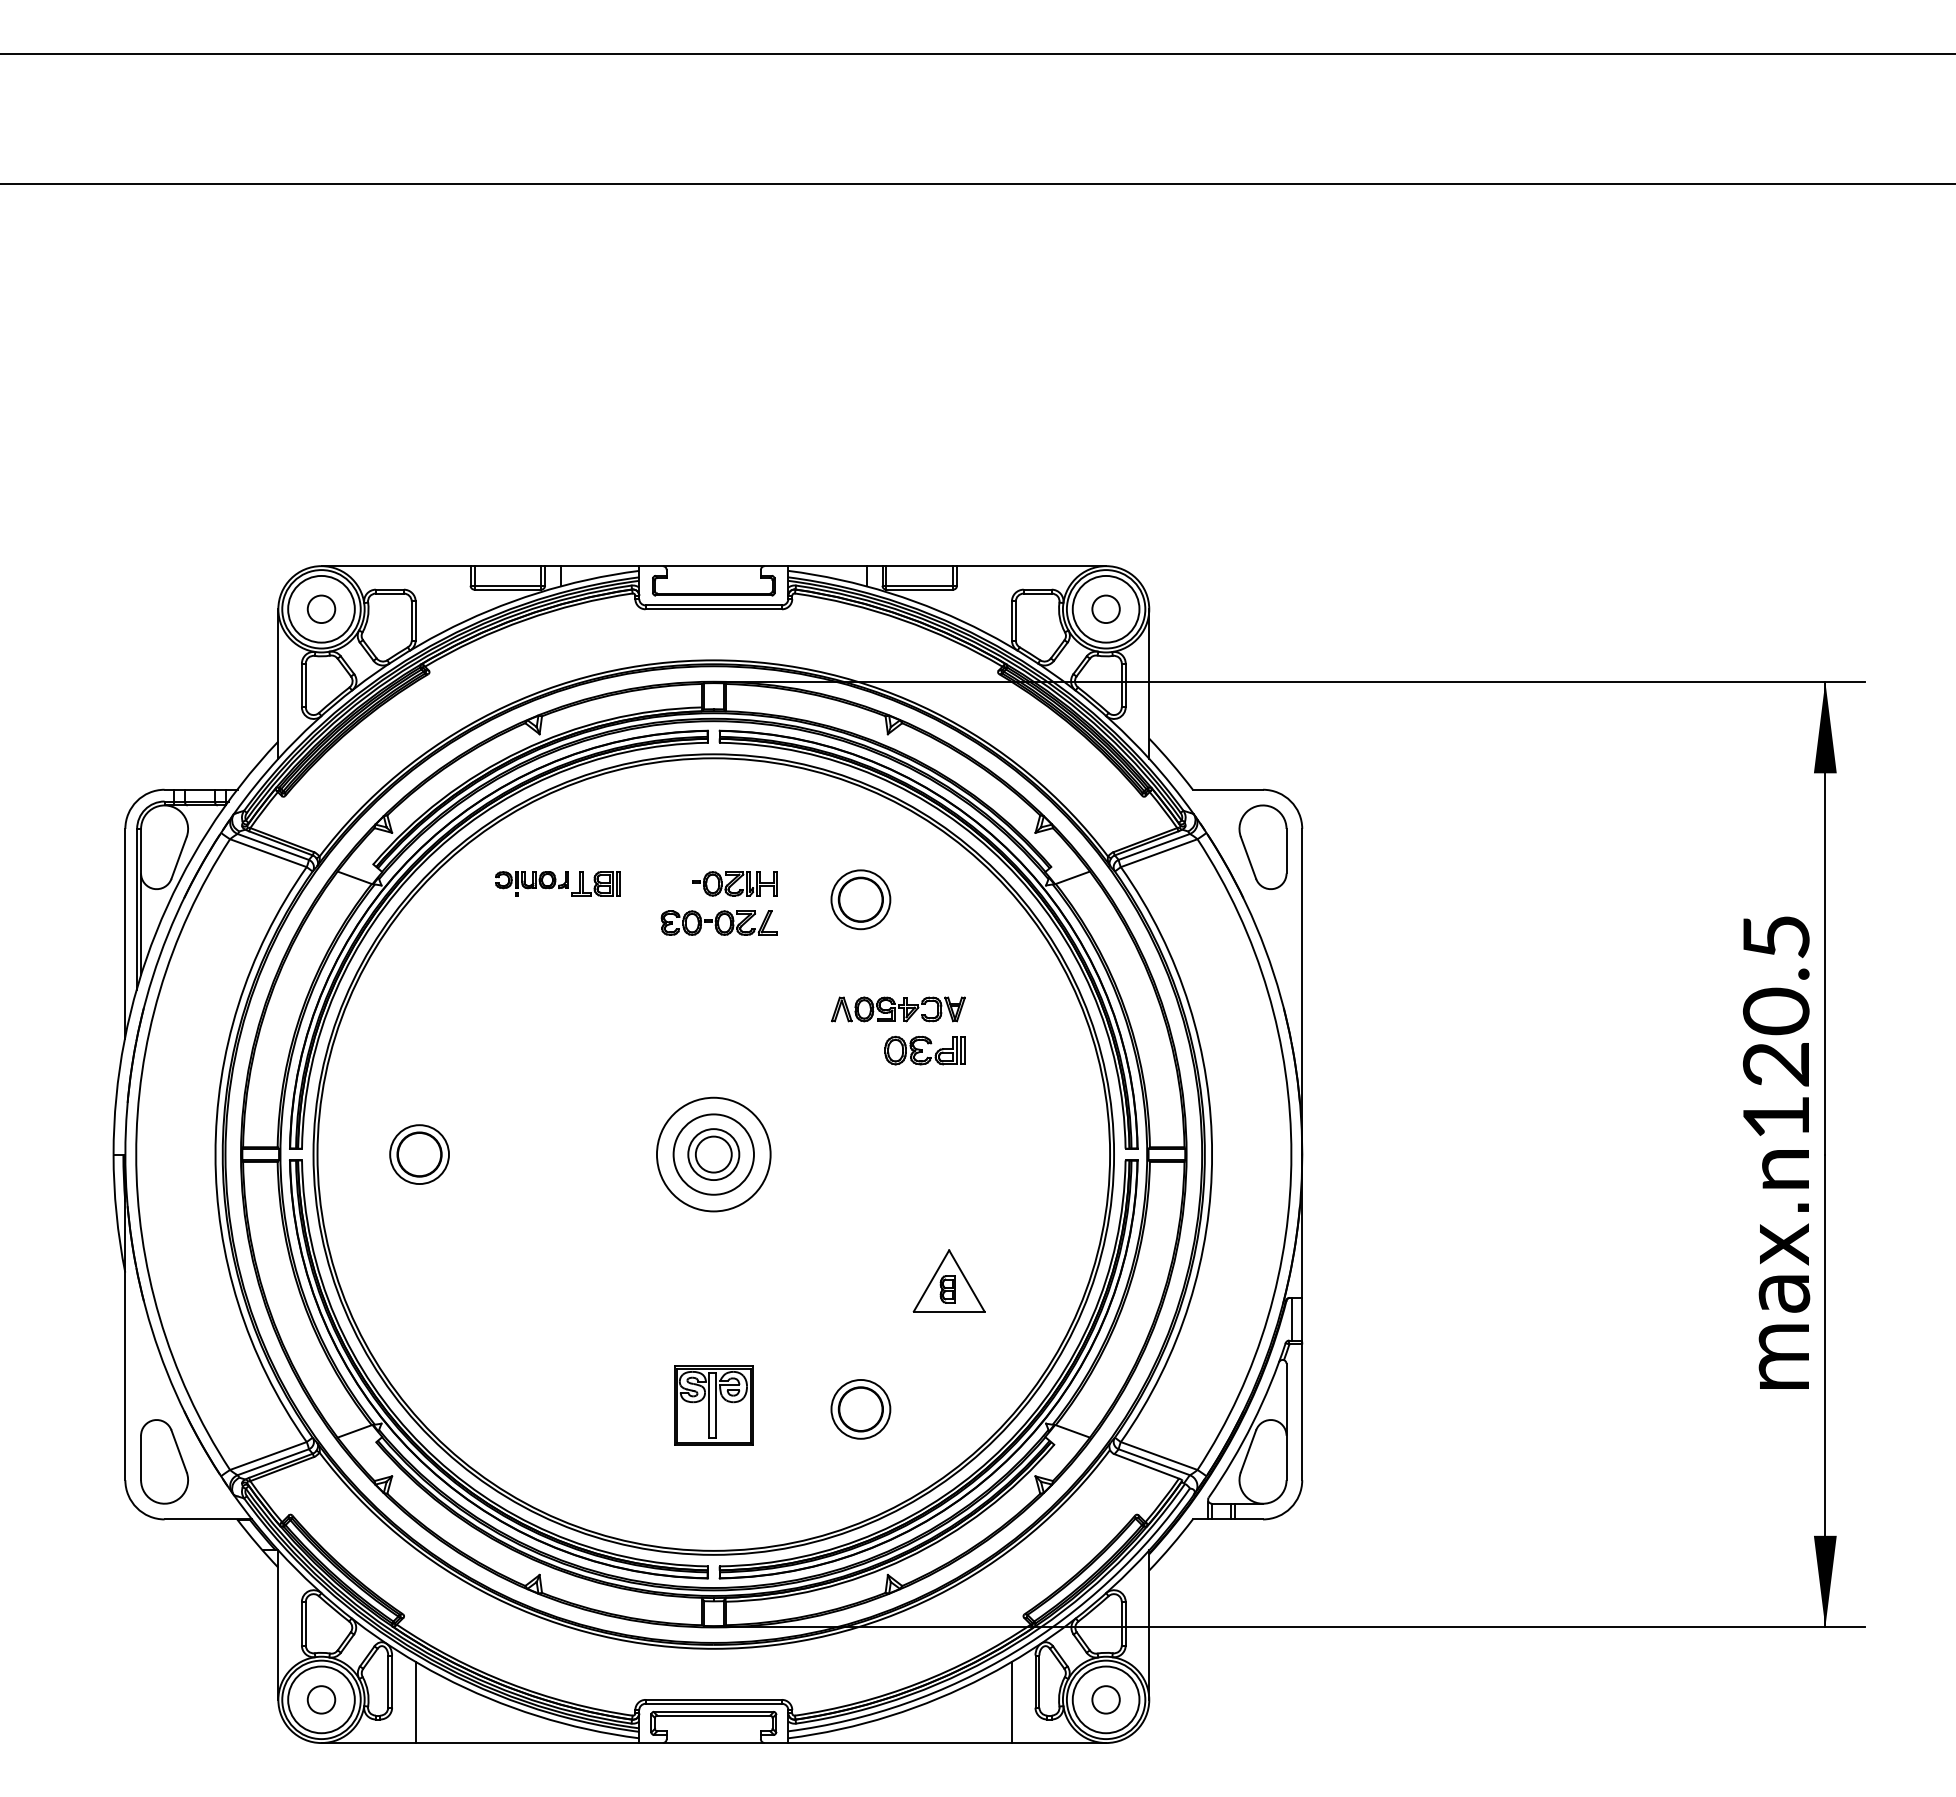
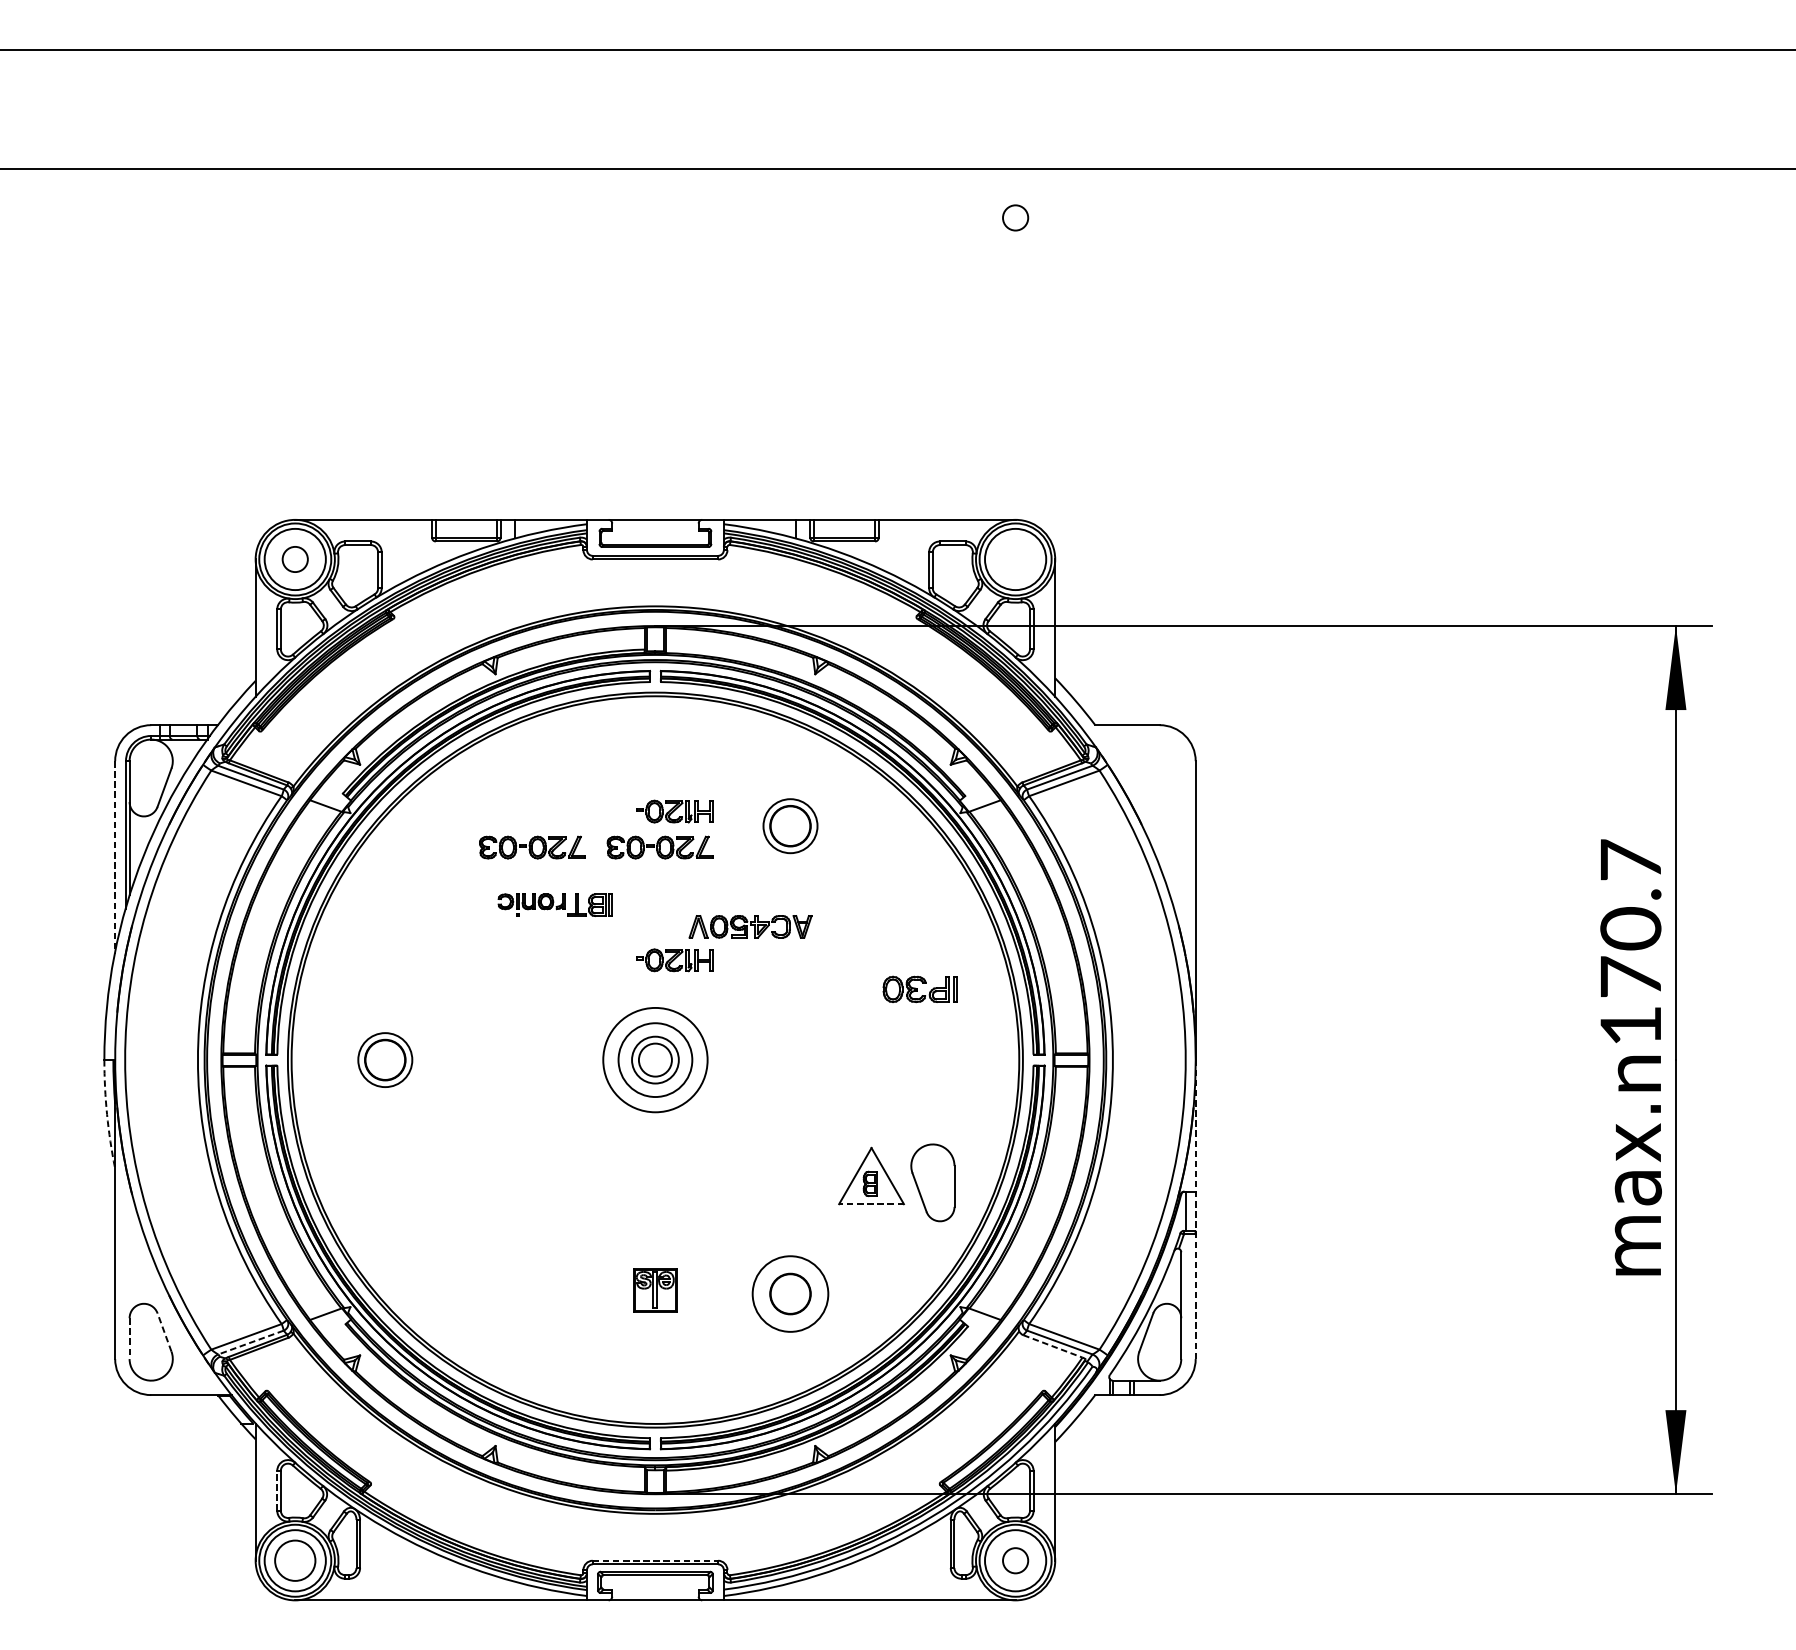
circle: (1105, 608) -> (1015, 217), moved
part: (1262, 846) -> (932, 1182), moved
part: (557, 883) -> (555, 904), moved
part: (579, 922) -> (532, 847), added
line: (125, 933) -> (115, 857), solid -> dashed
text: (1775, 1000) -> (1630, 918), 120.5 -> 170.7
part: (898, 1009) -> (750, 926), moved
part: (734, 1045) -> (674, 959), added
part: (924, 1050) -> (919, 989), moved
arc: (116, 1213) -> (107, 1114), solid -> dashed
line: (948, 1311) -> (870, 1204), solid -> dashed
line: (1302, 1317) -> (1195, 1209), solid -> dashed
part: (713, 1405) -> (655, 1290), size x0.6
circle: (860, 1408) -> (790, 1293), size x1.4
line: (178, 1450) -> (163, 1331), solid -> dashed
line: (141, 1458) -> (130, 1339), solid -> dashed
line: (273, 1462) -> (251, 1342), solid -> dashed
line: (1146, 1466) -> (1052, 1346), solid -> dashed
line: (301, 1623) -> (276, 1490), solid -> dashed
circle: (321, 1699) -> (295, 1560), size x1.6
line: (714, 1699) -> (656, 1560), solid -> dashed
line: (415, 1702) -> (381, 1563), removed
line: (1011, 1702) -> (928, 1563), removed

